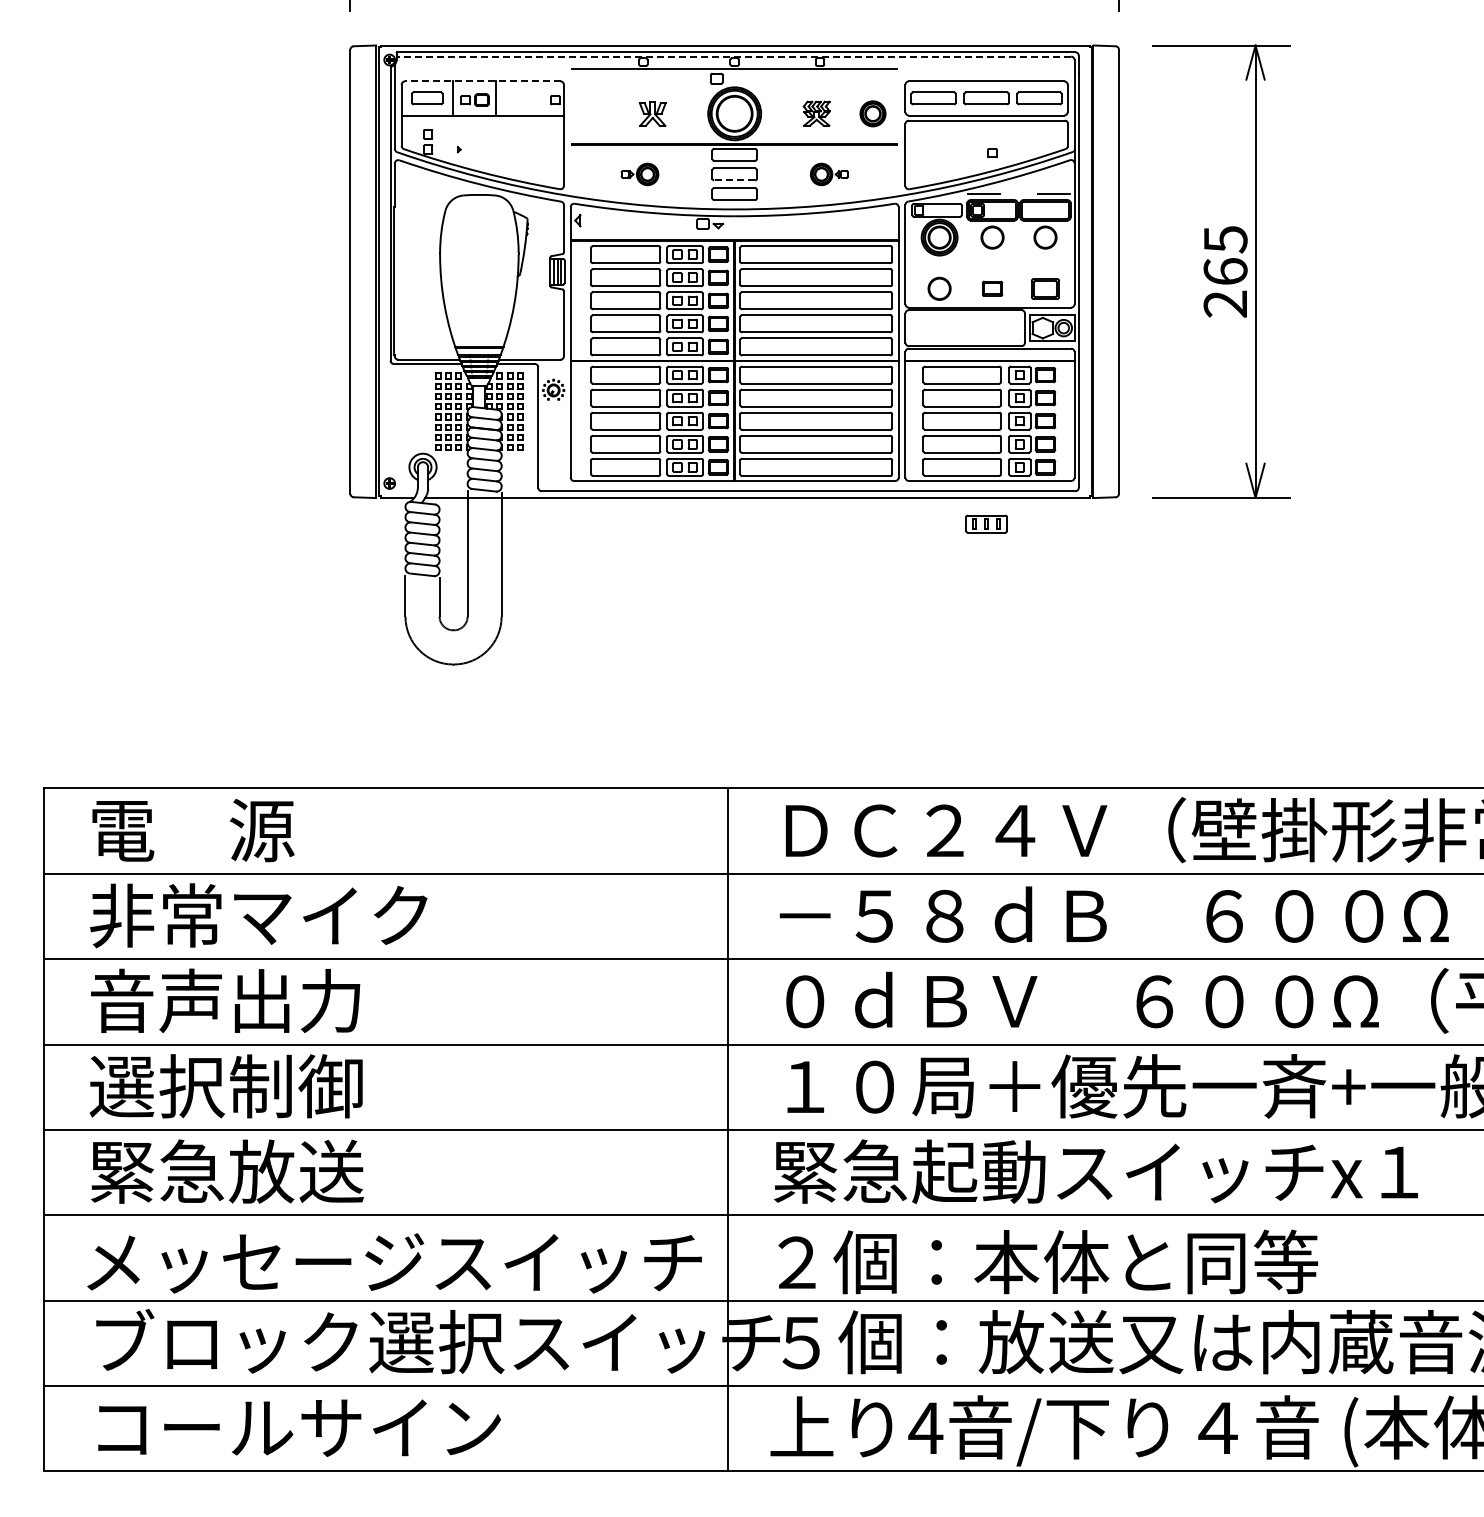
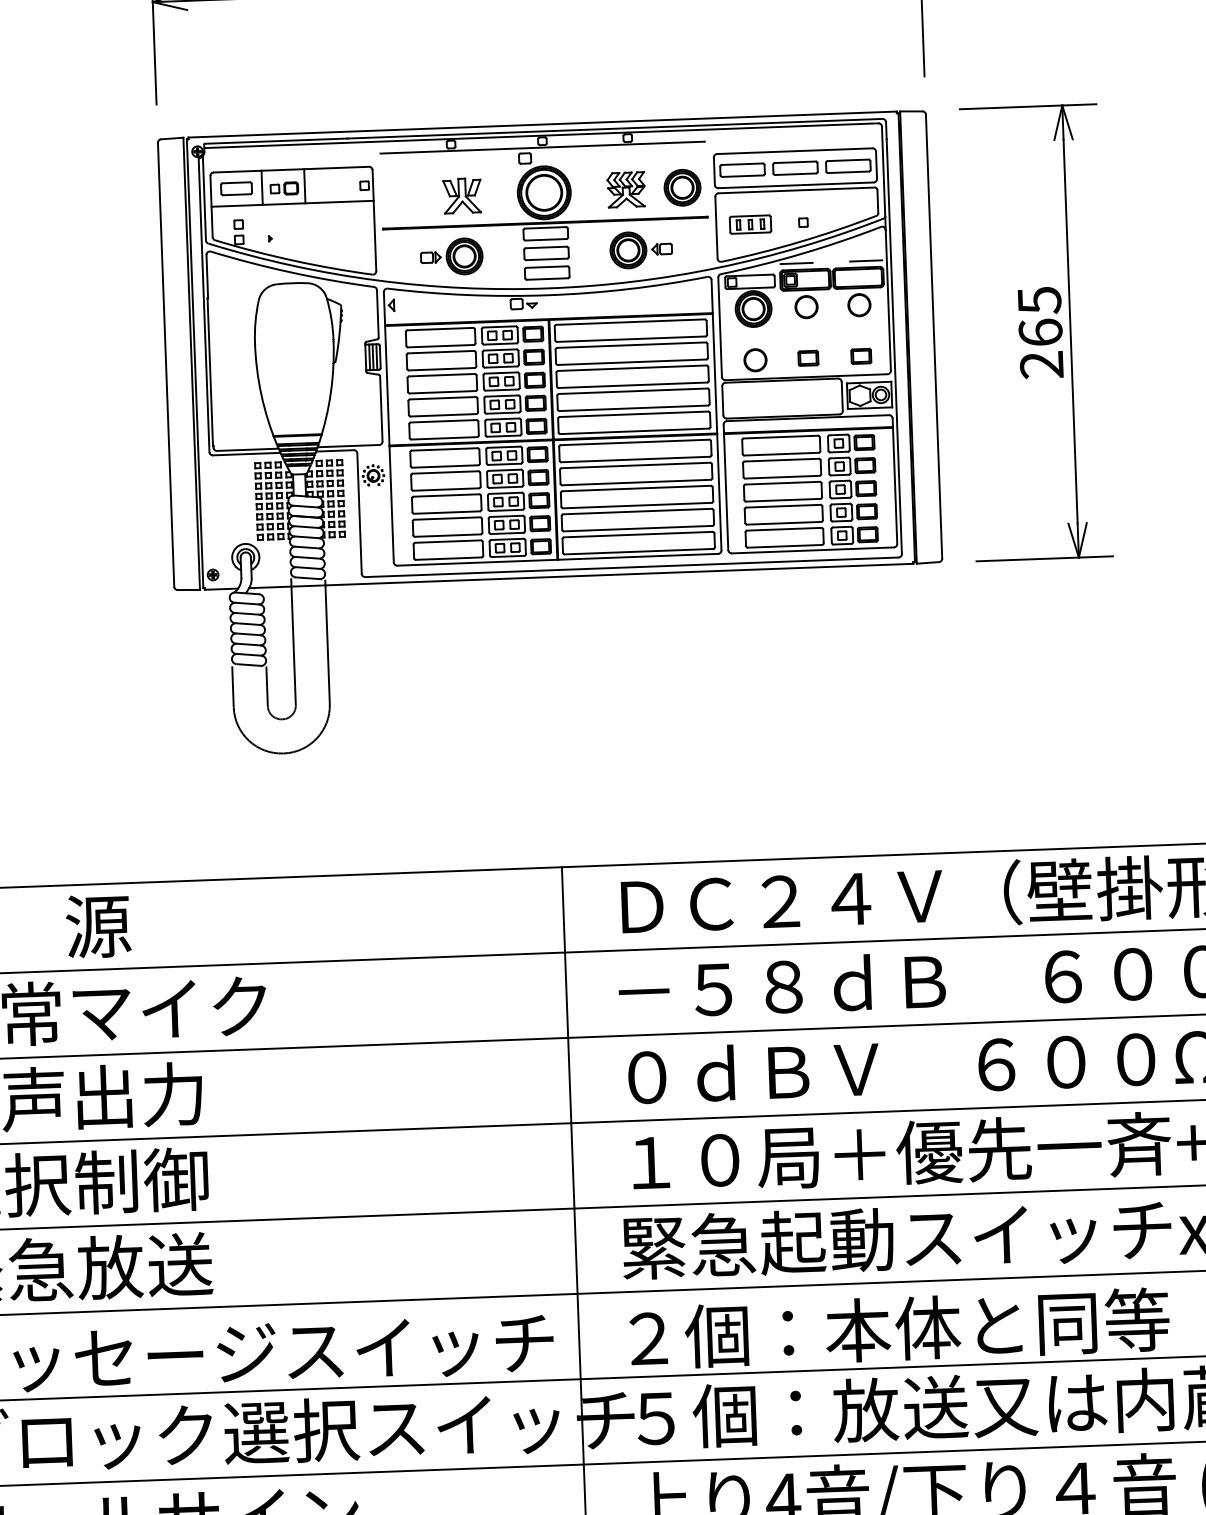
line: (734, 56) -> (542, 135), dashed -> solid
line: (482, 81) -> (291, 169), dashed -> solid
part: (652, 113) -> (462, 195), size x1.43
part: (816, 113) -> (626, 189), size x1.43
part: (872, 113) -> (682, 187), size x1.43
part: (639, 174) -> (451, 256), size x1.67
part: (828, 174) -> (640, 250), size x1.67
line: (734, 180) -> (546, 259), dashed -> solid
part: (1045, 288) -> (861, 356), size x0.71
part: (986, 523) -> (750, 224), moved

